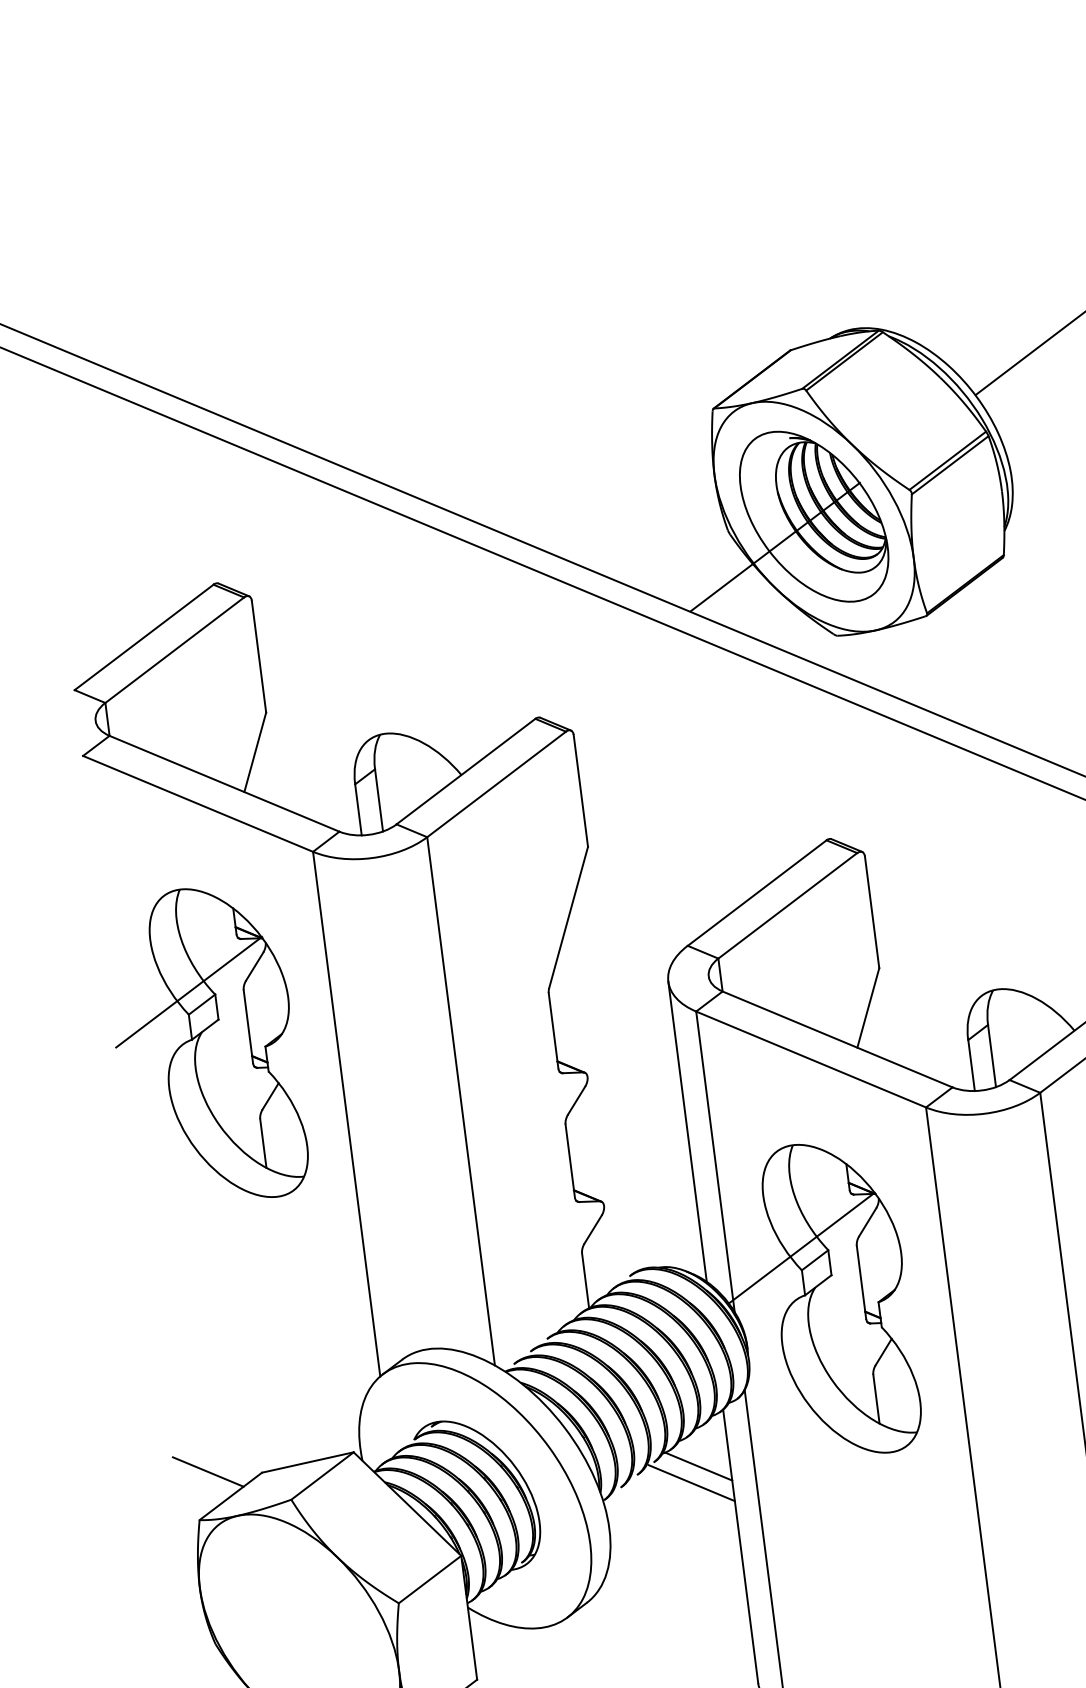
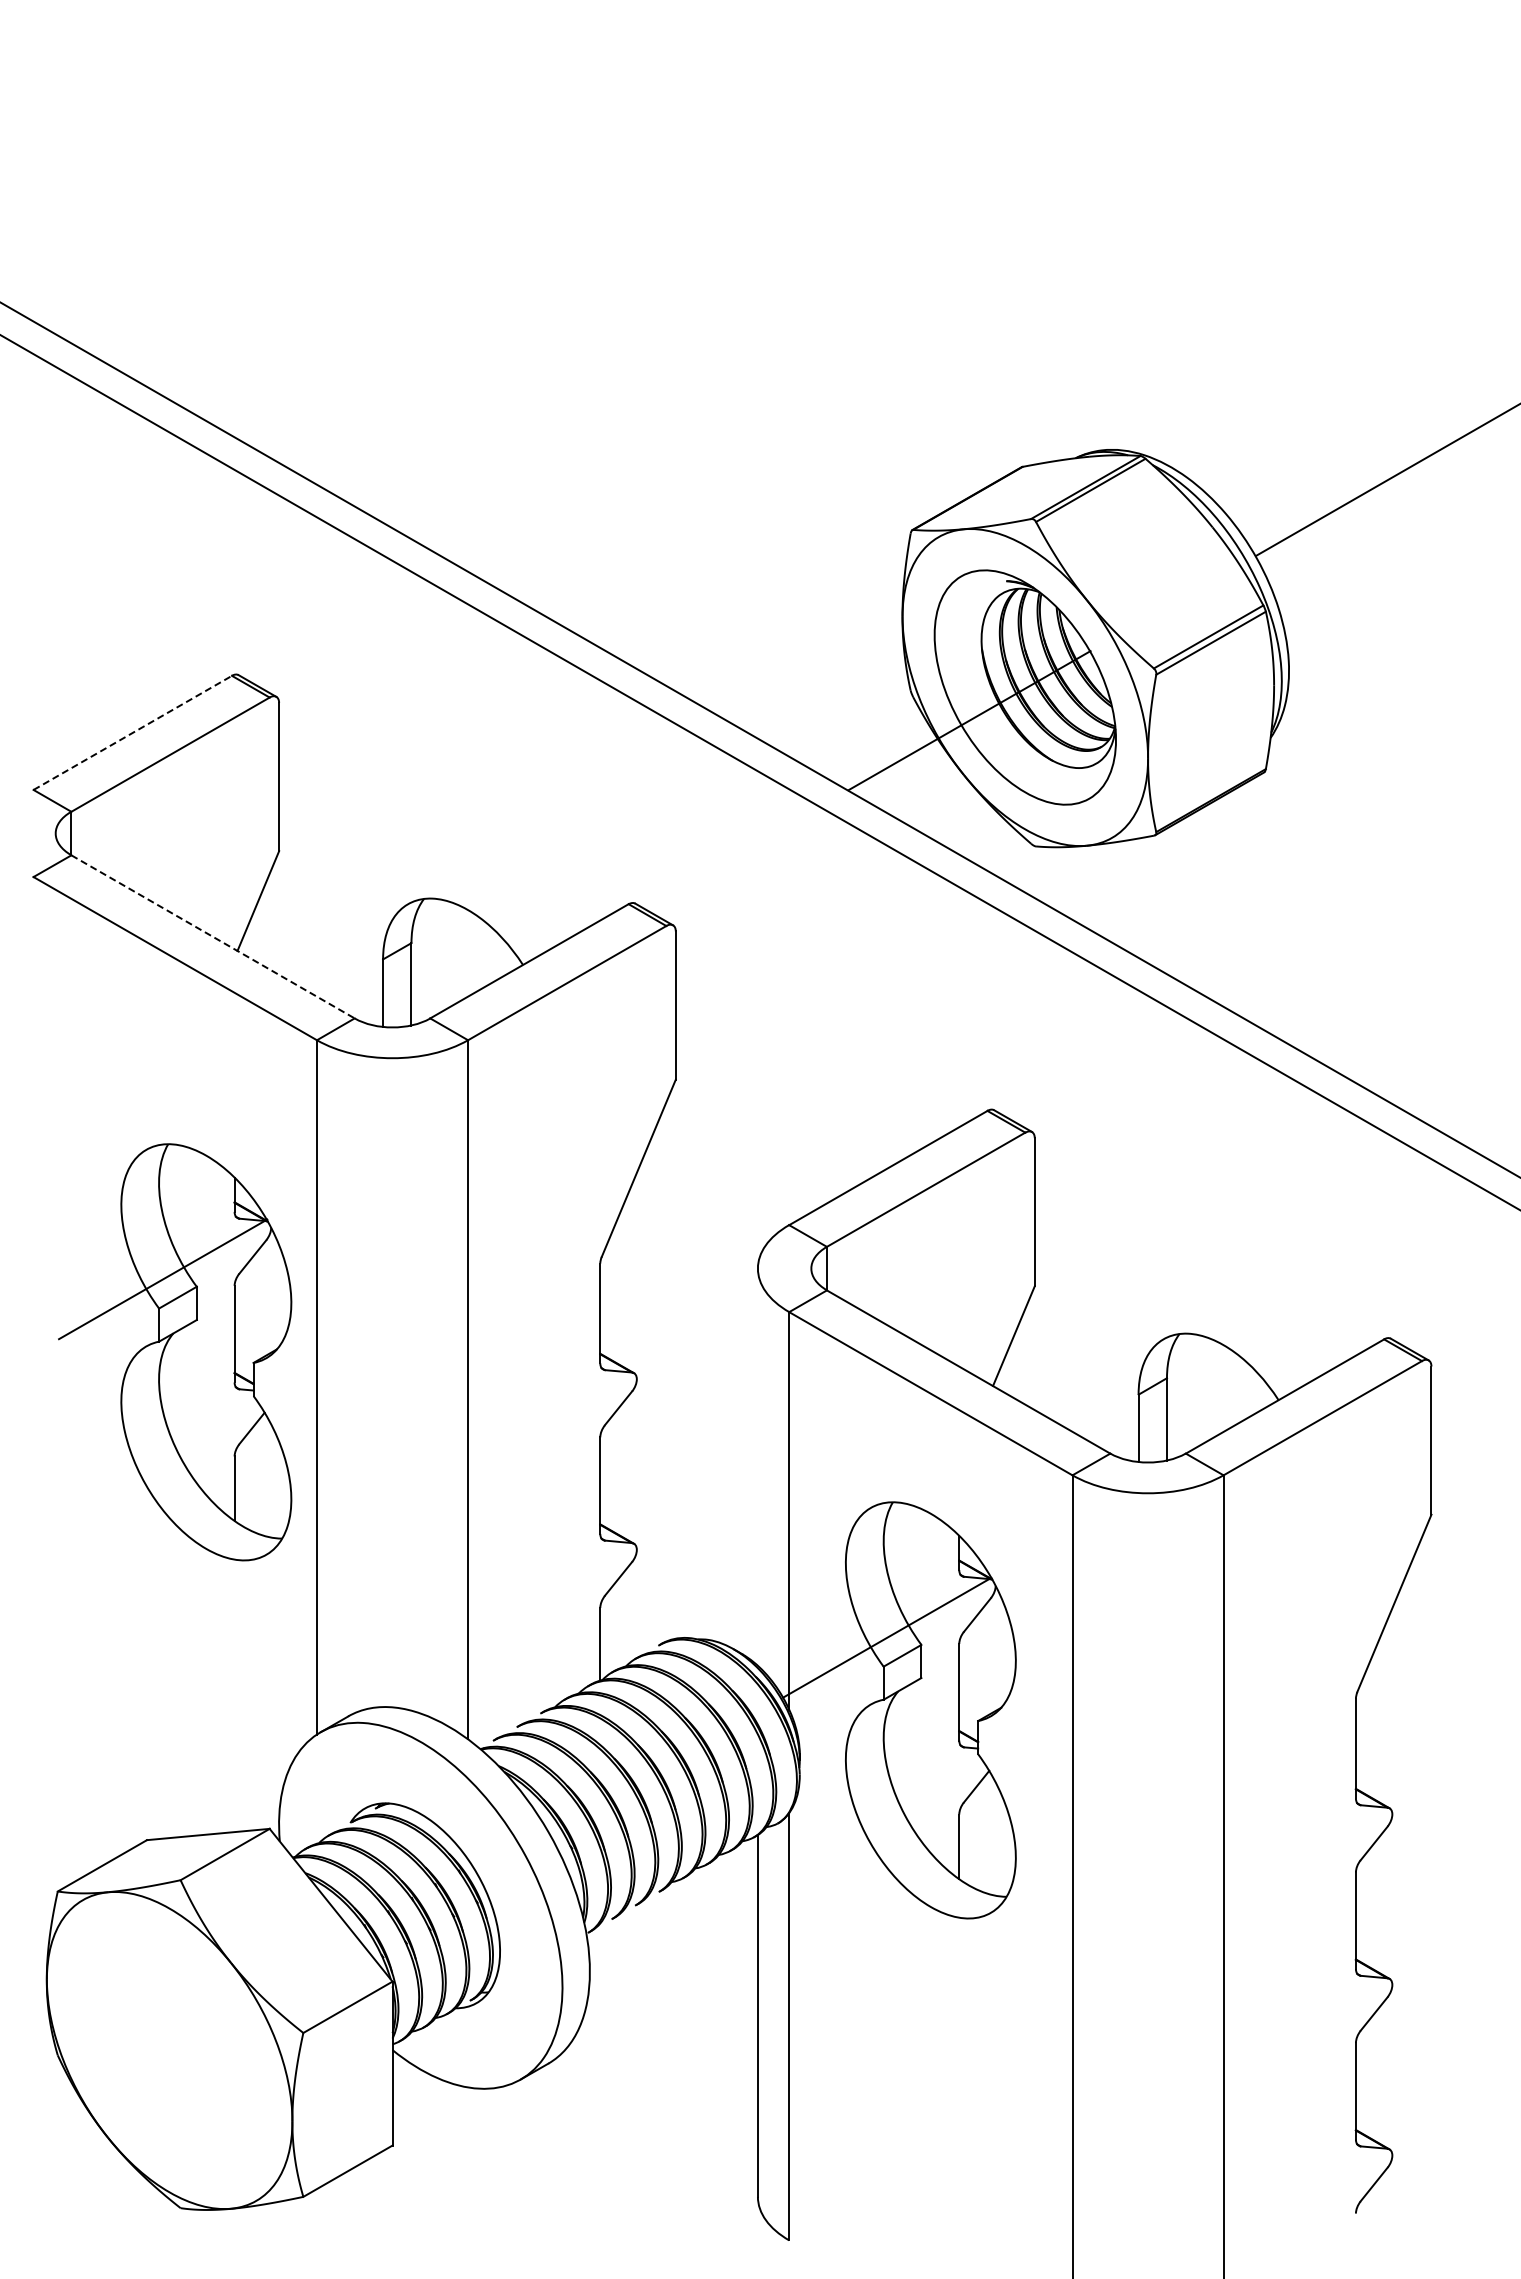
line: (144, 637) -> (133, 732), solid -> dashed
line: (224, 784) -> (213, 937), solid -> dashed
part: (205, 1046) -> (175, 1352), moved
line: (687, 1131) -> (757, 1466), removed
line: (698, 1466) -> (716, 1904), removed
line: (207, 1472) -> (76, 1830), removed
line: (691, 1483) -> (704, 1925), removed

